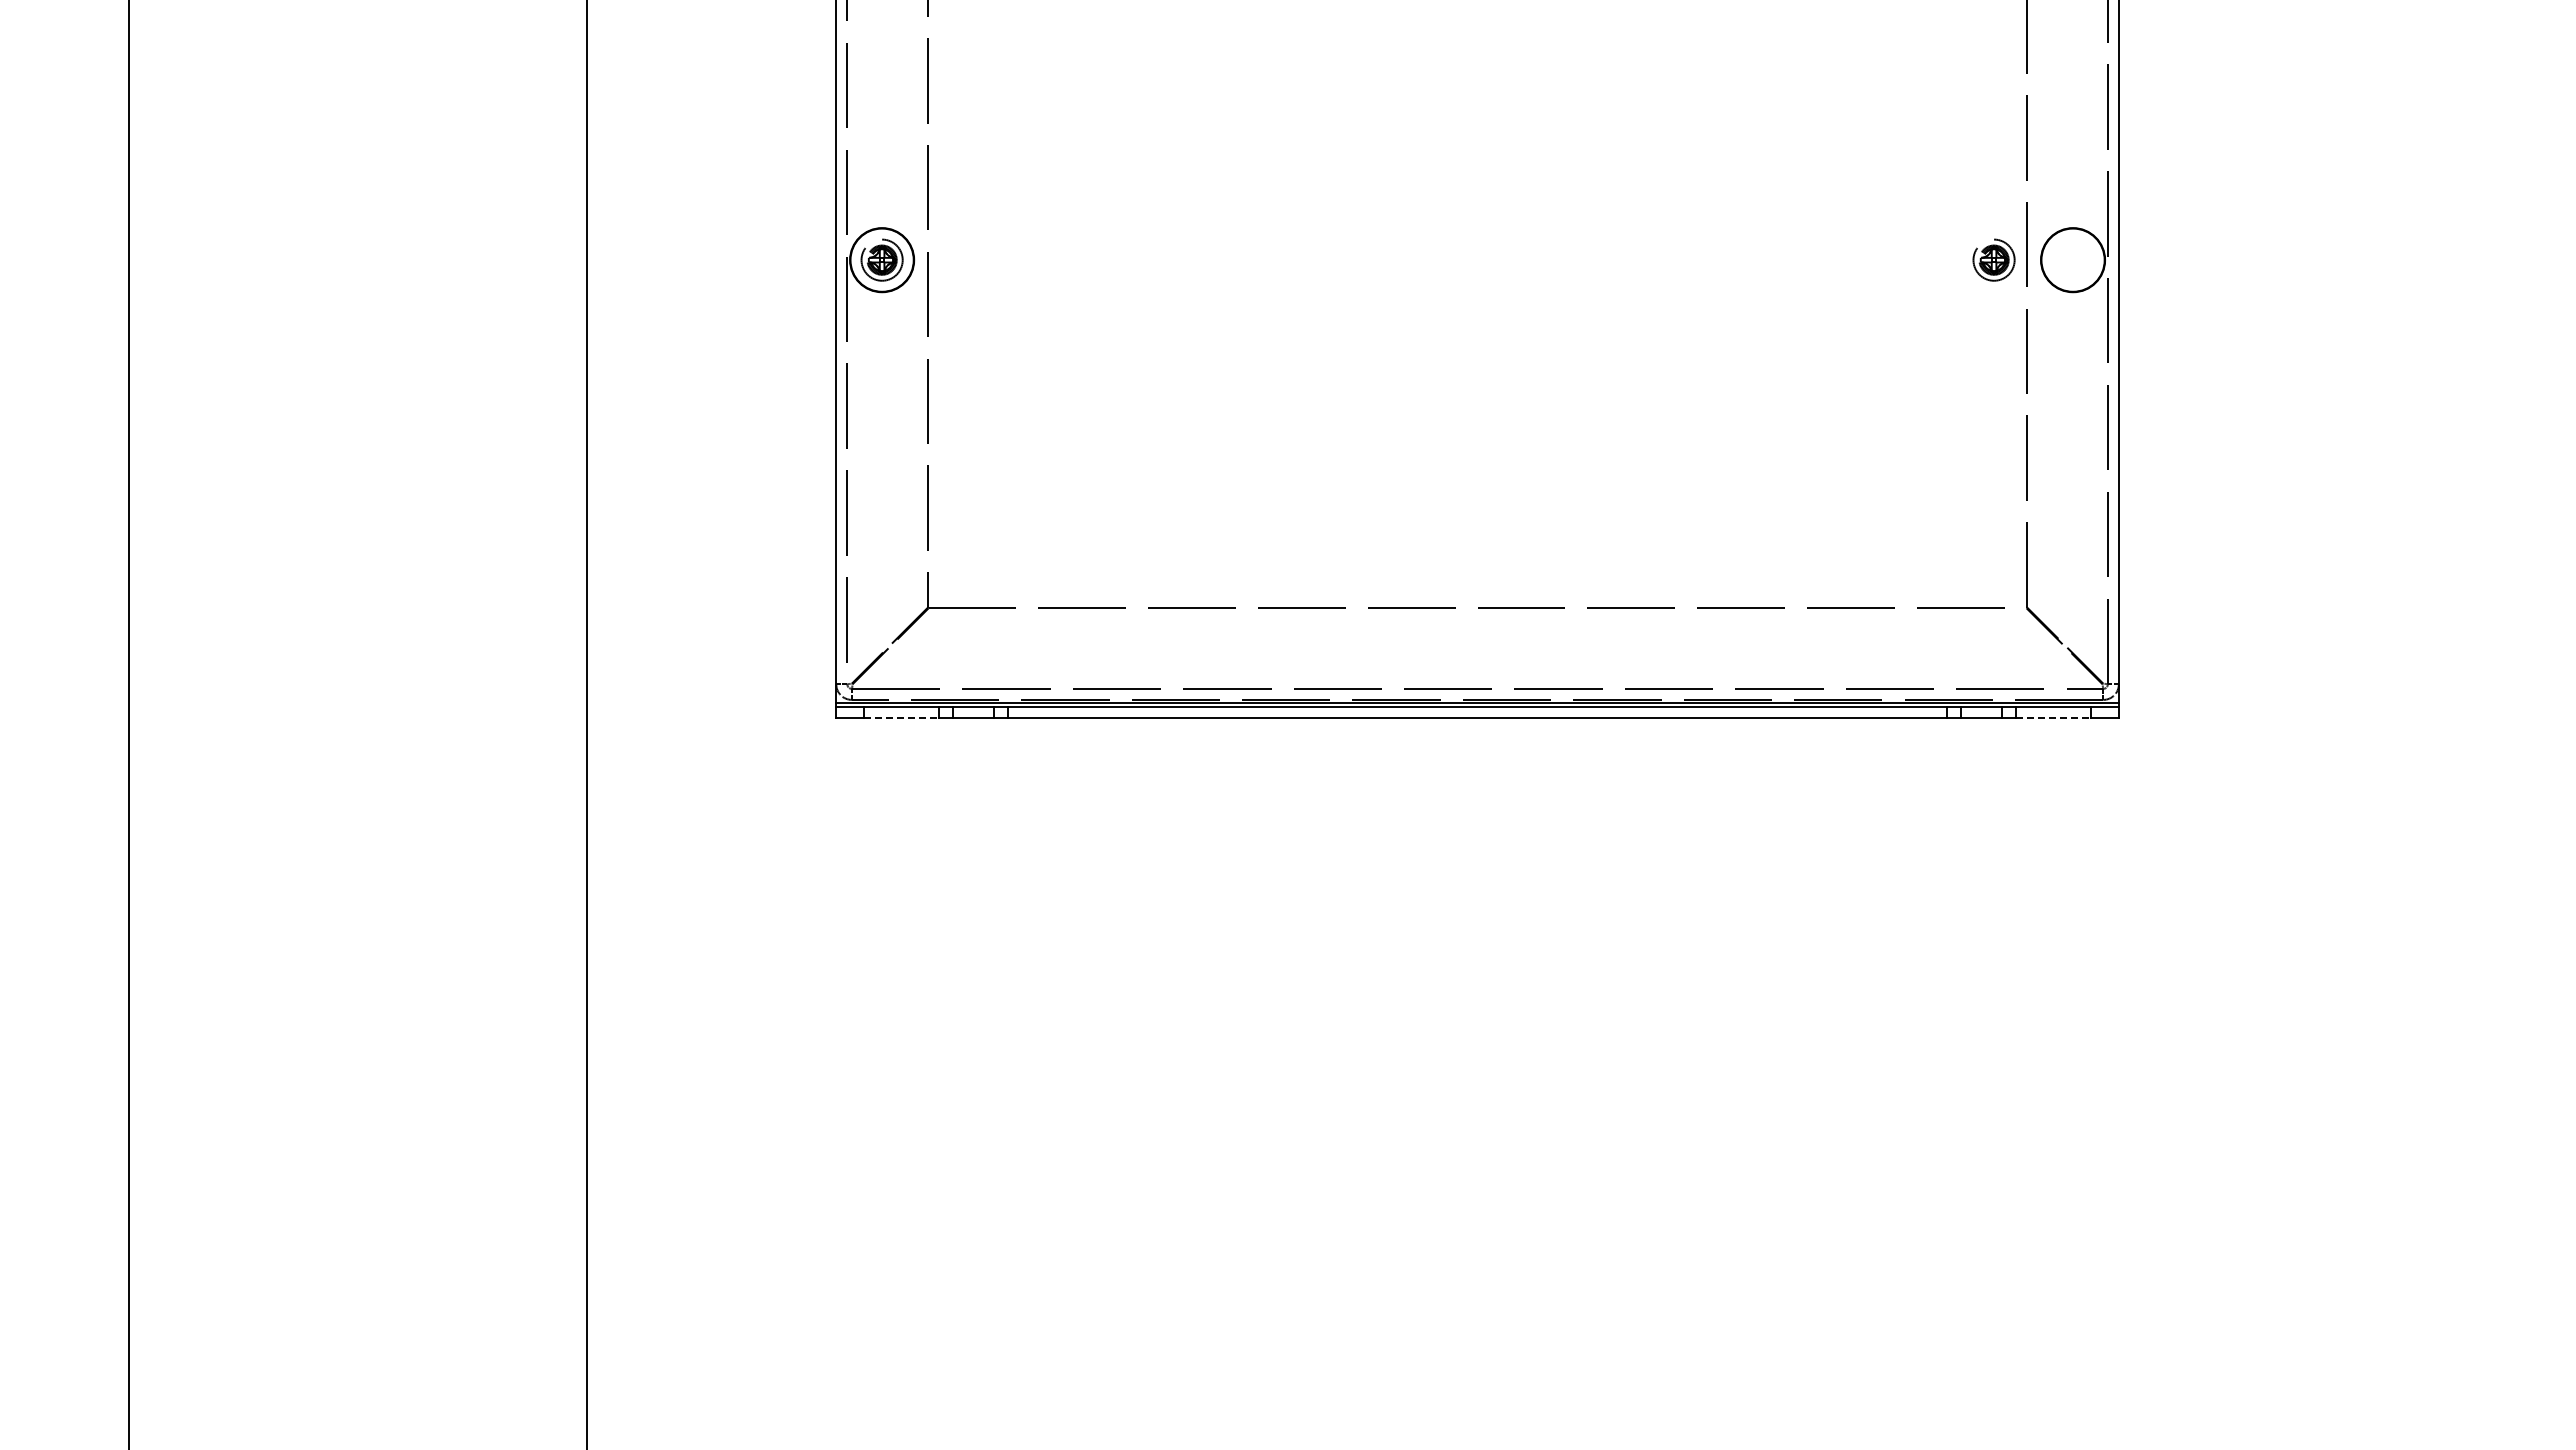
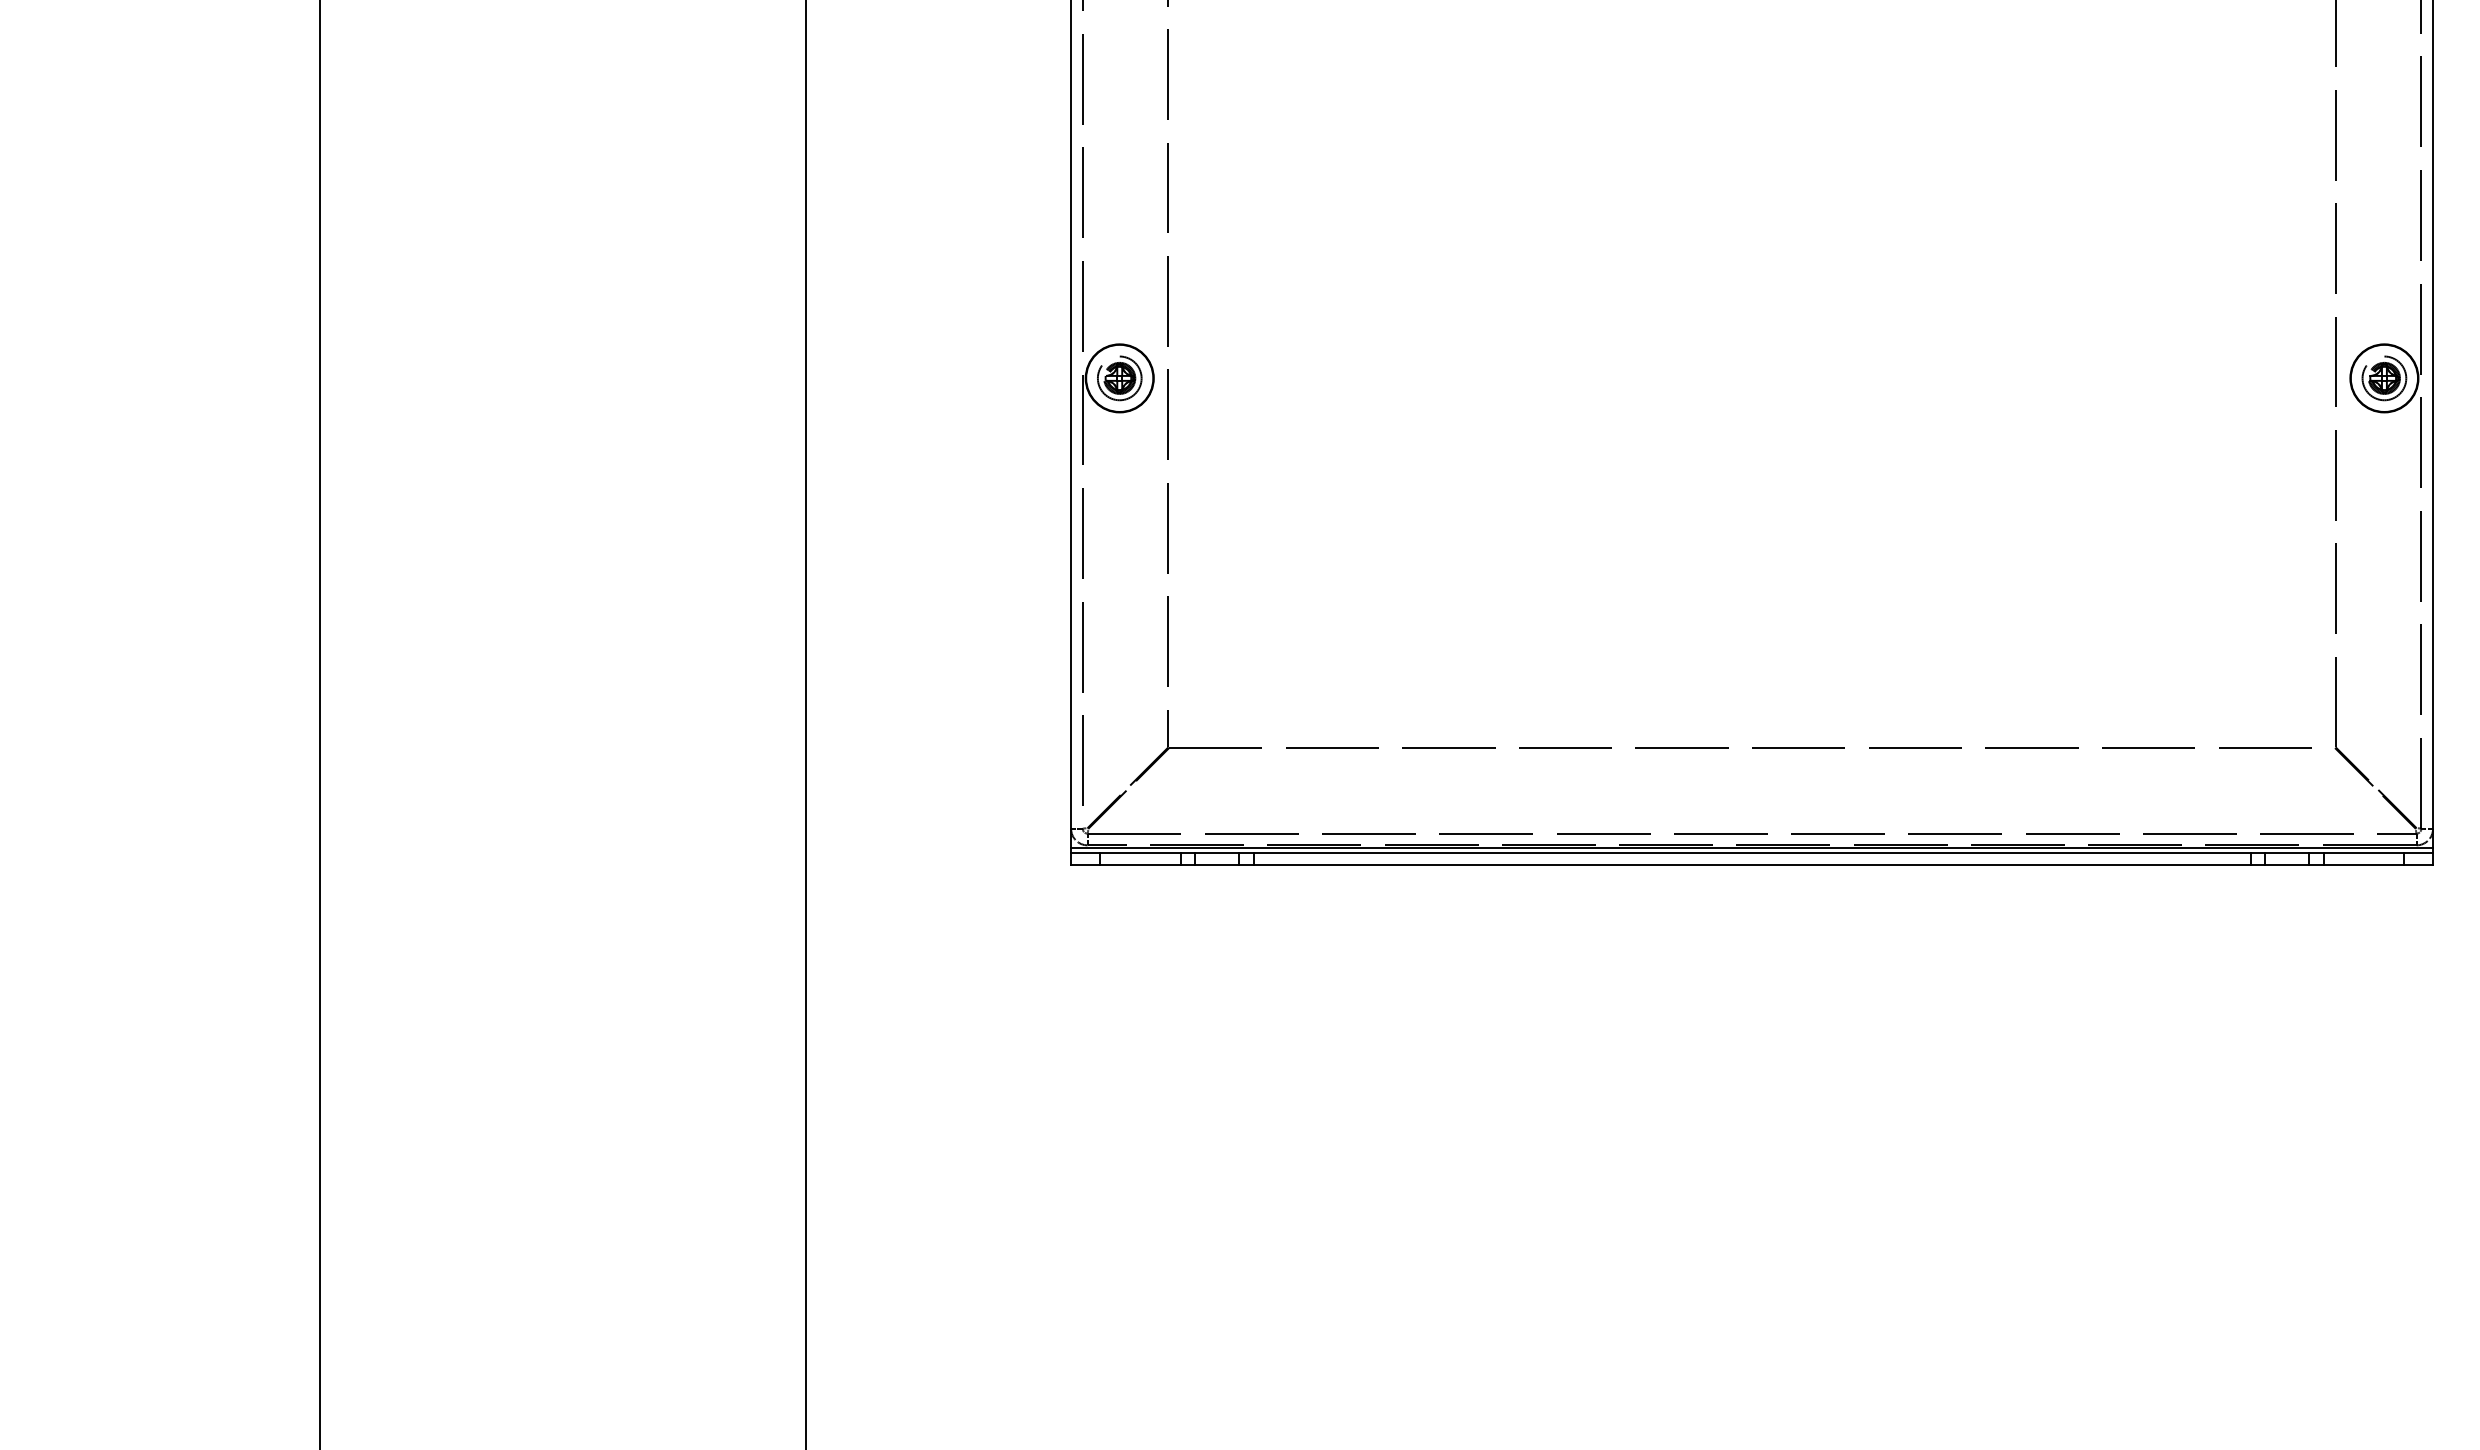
part: (1993, 259) -> (2383, 377), moved
line: (901, 718) -> (1140, 865), dashed -> solid
line: (2053, 718) -> (2363, 865), dashed -> solid

